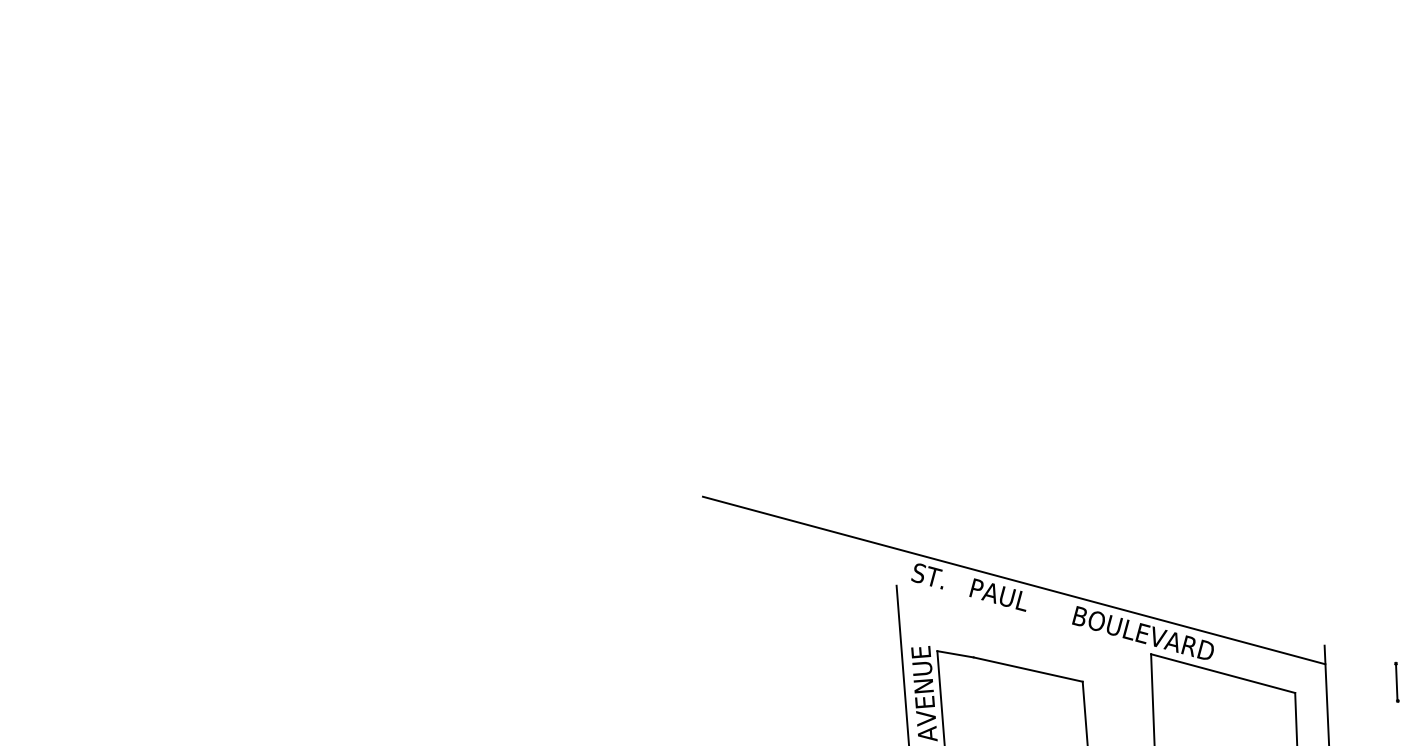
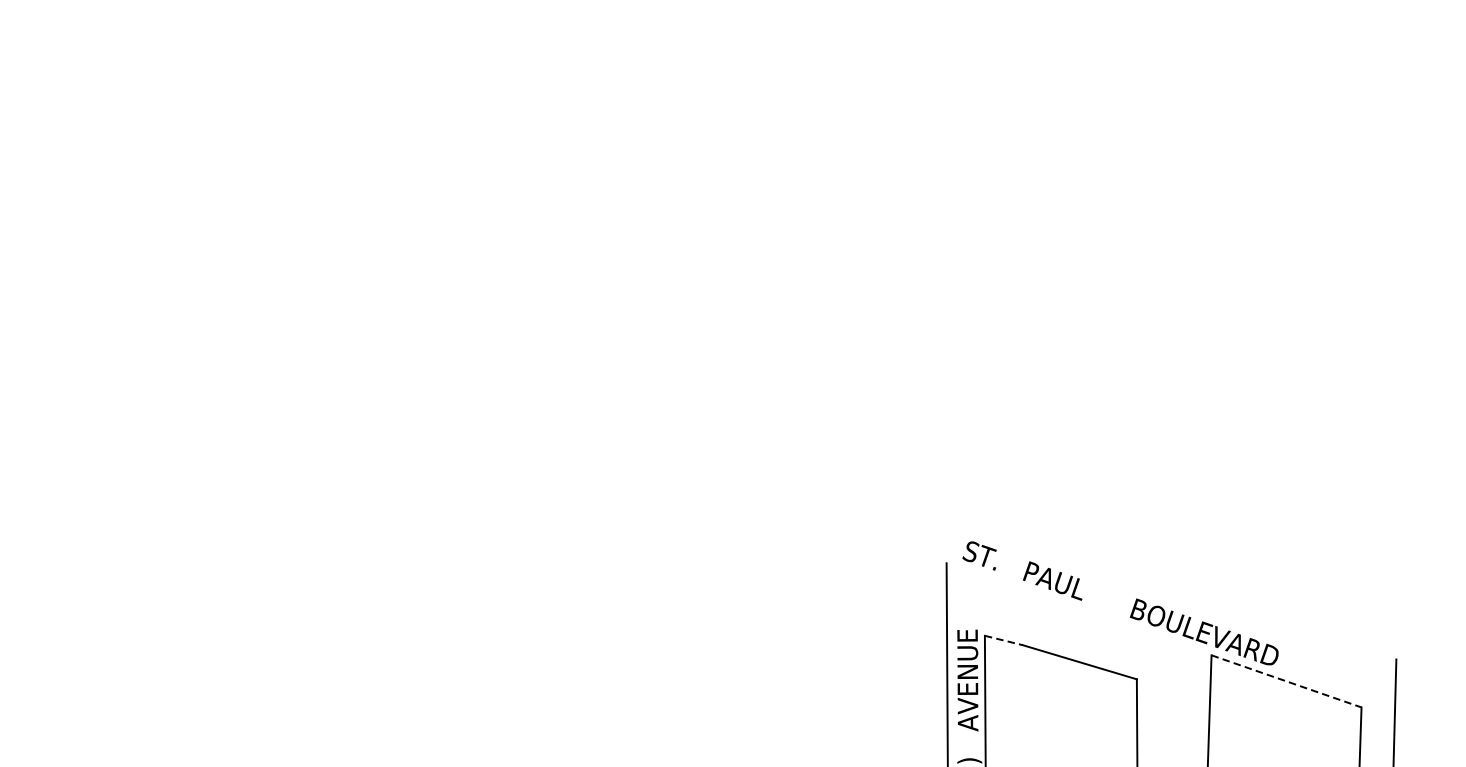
line: (1013, 580) -> (1071, 566), removed
line: (955, 654) -> (1003, 640), solid -> dashed
line: (1223, 673) -> (1286, 681), solid -> dashed

